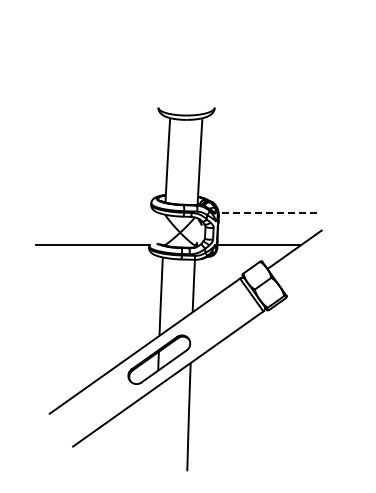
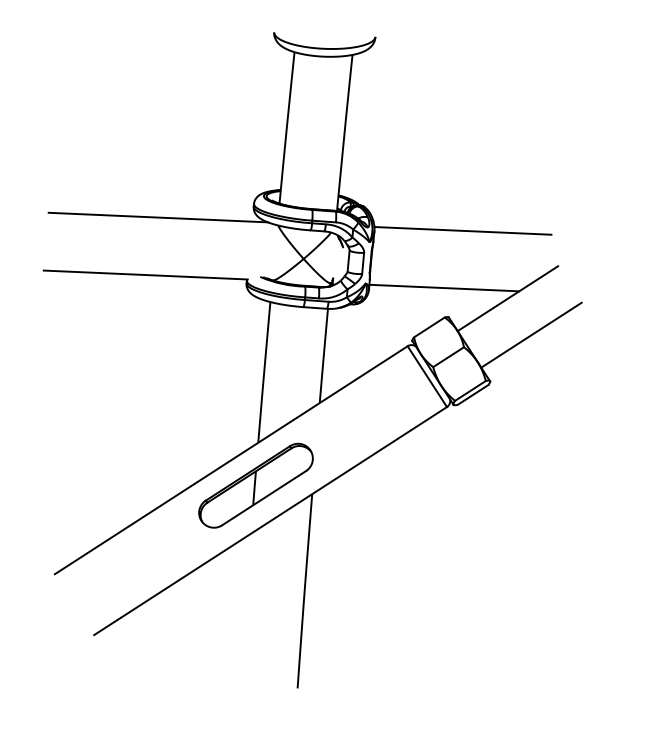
line: (98, 213) -> (158, 218), added
line: (267, 213) -> (462, 231), dashed -> solid
line: (308, 269) -> (531, 335), added

